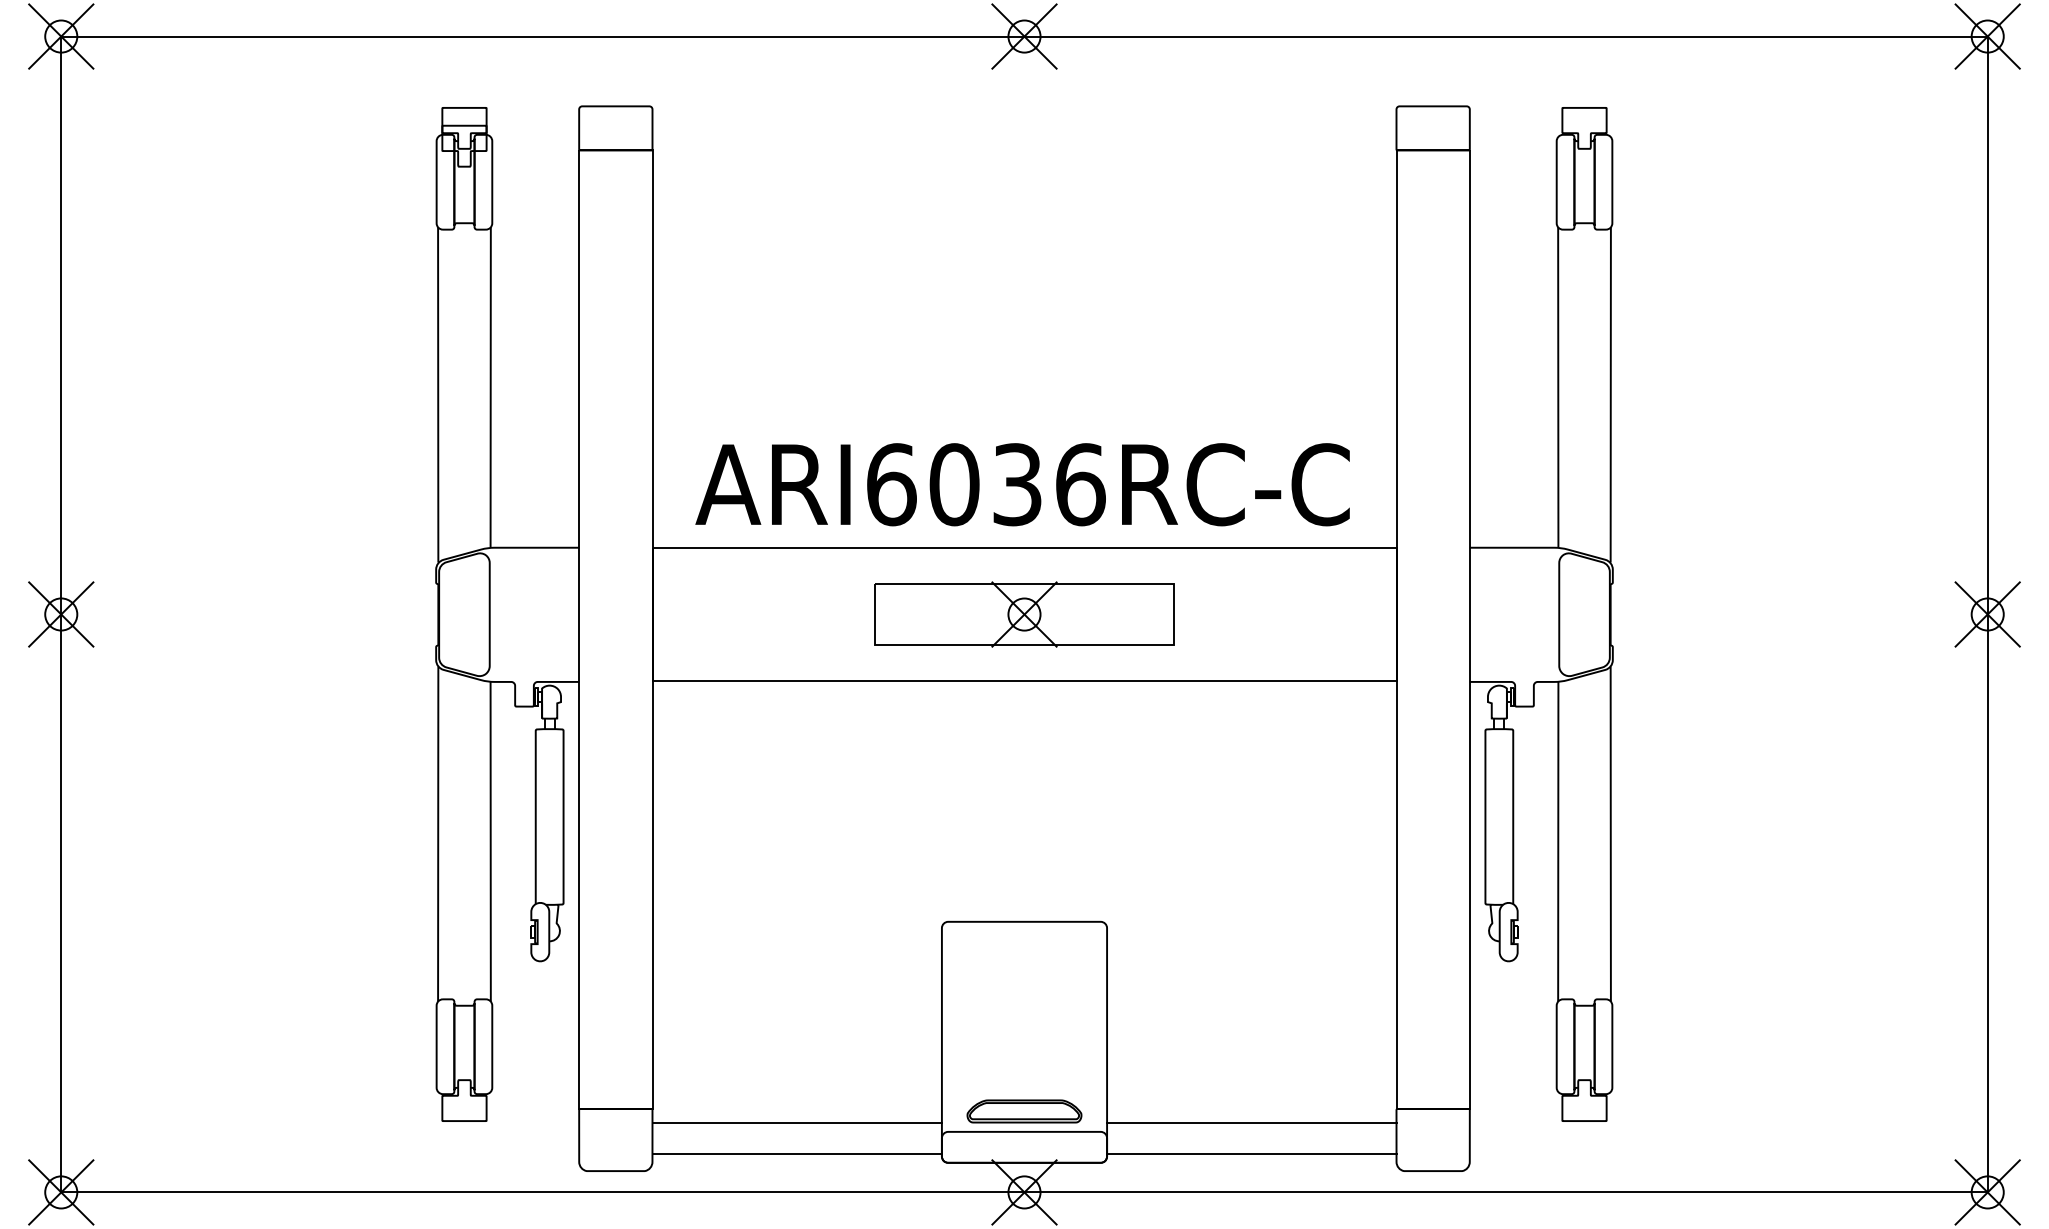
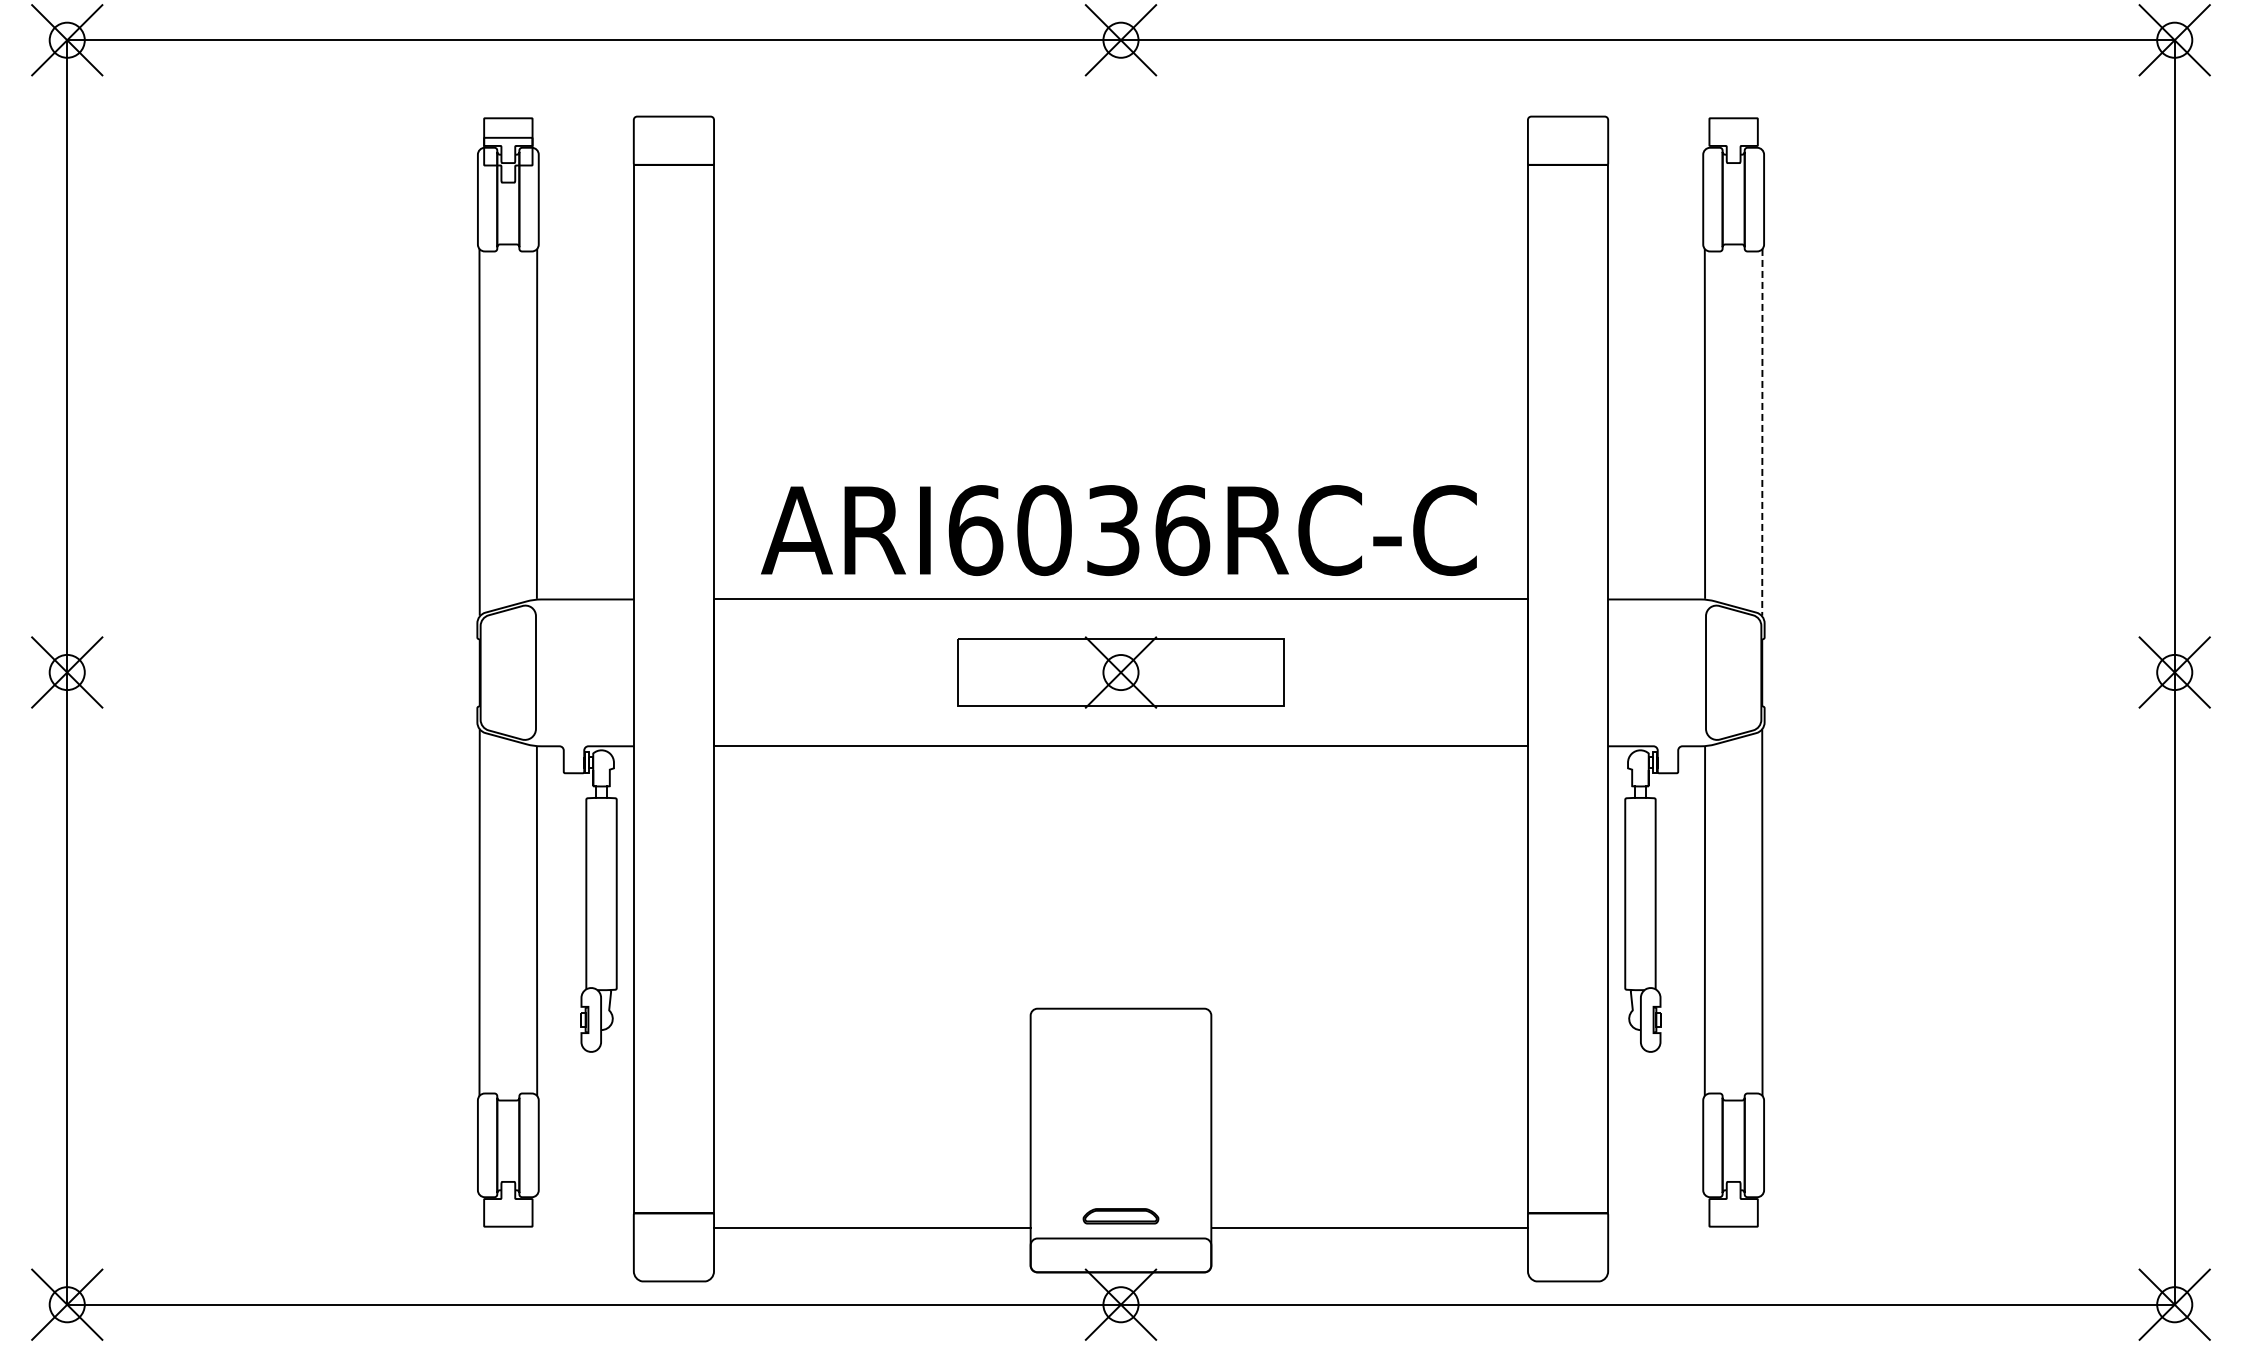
line: (1610, 395) -> (1762, 432), solid -> dashed
part: (1024, 1111) -> (1120, 1216), size x0.6
line: (797, 1153) -> (872, 1262), removed
line: (1251, 1153) -> (1369, 1262), removed

